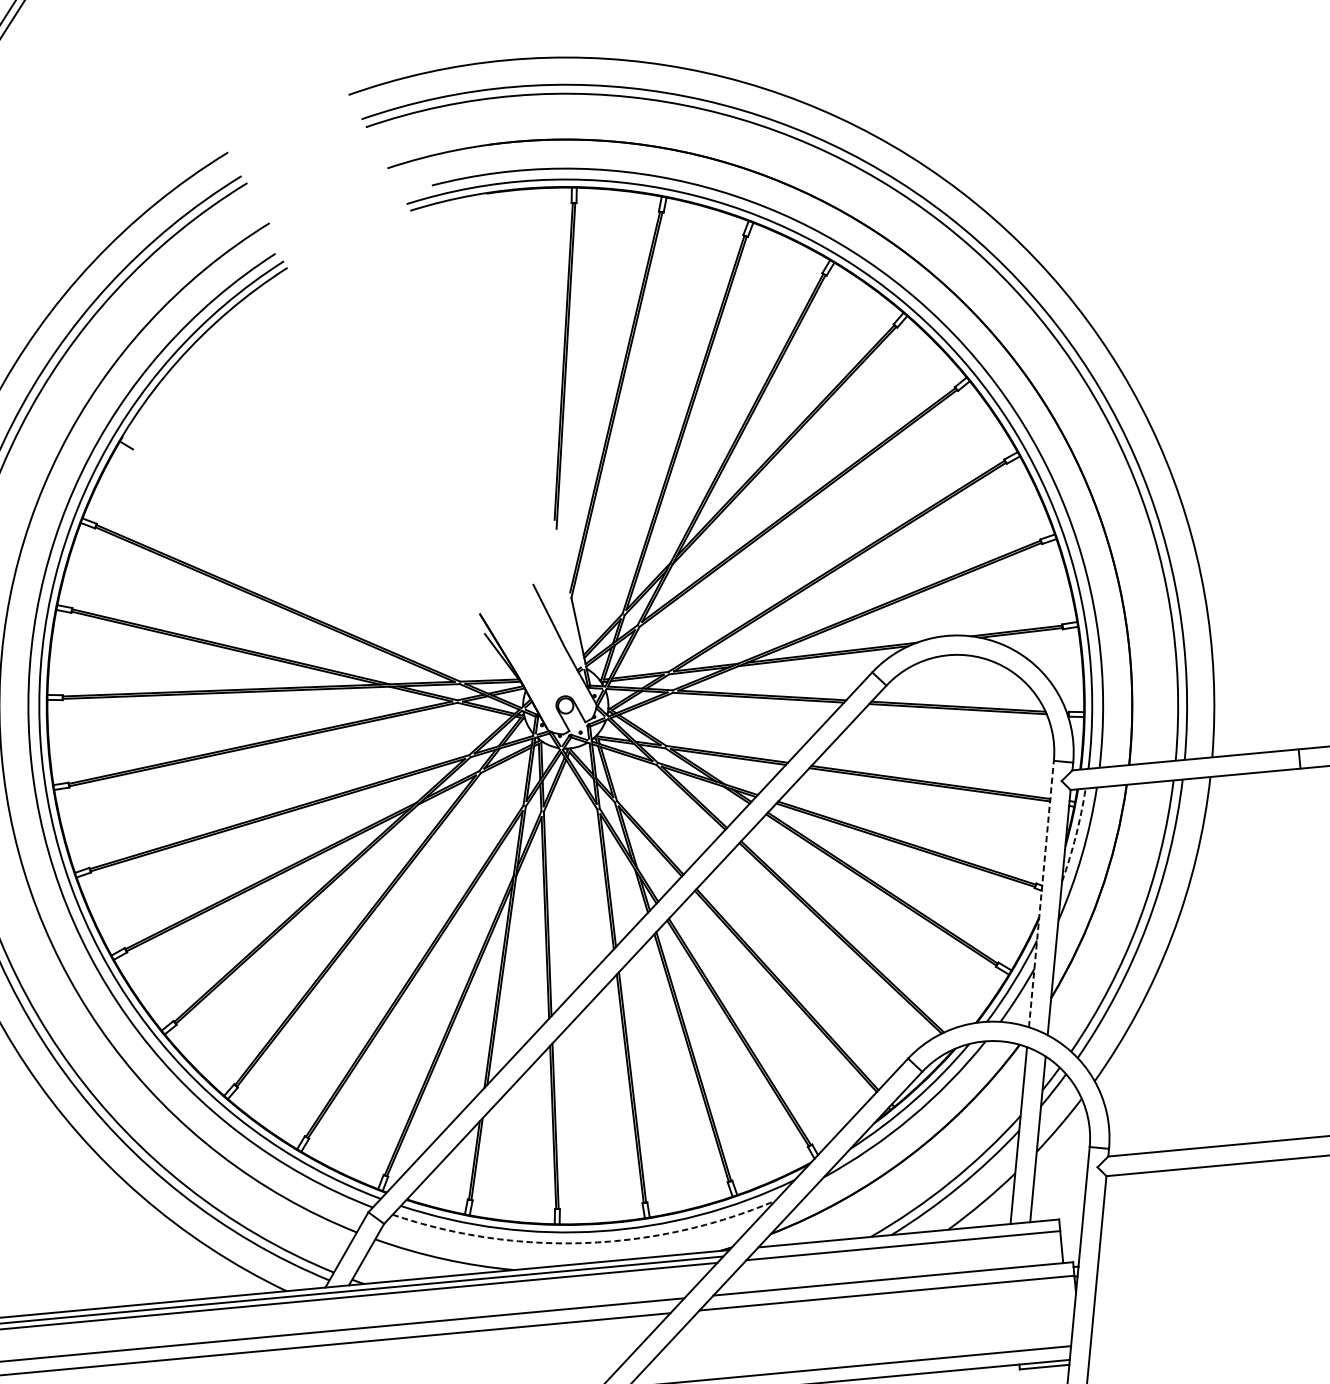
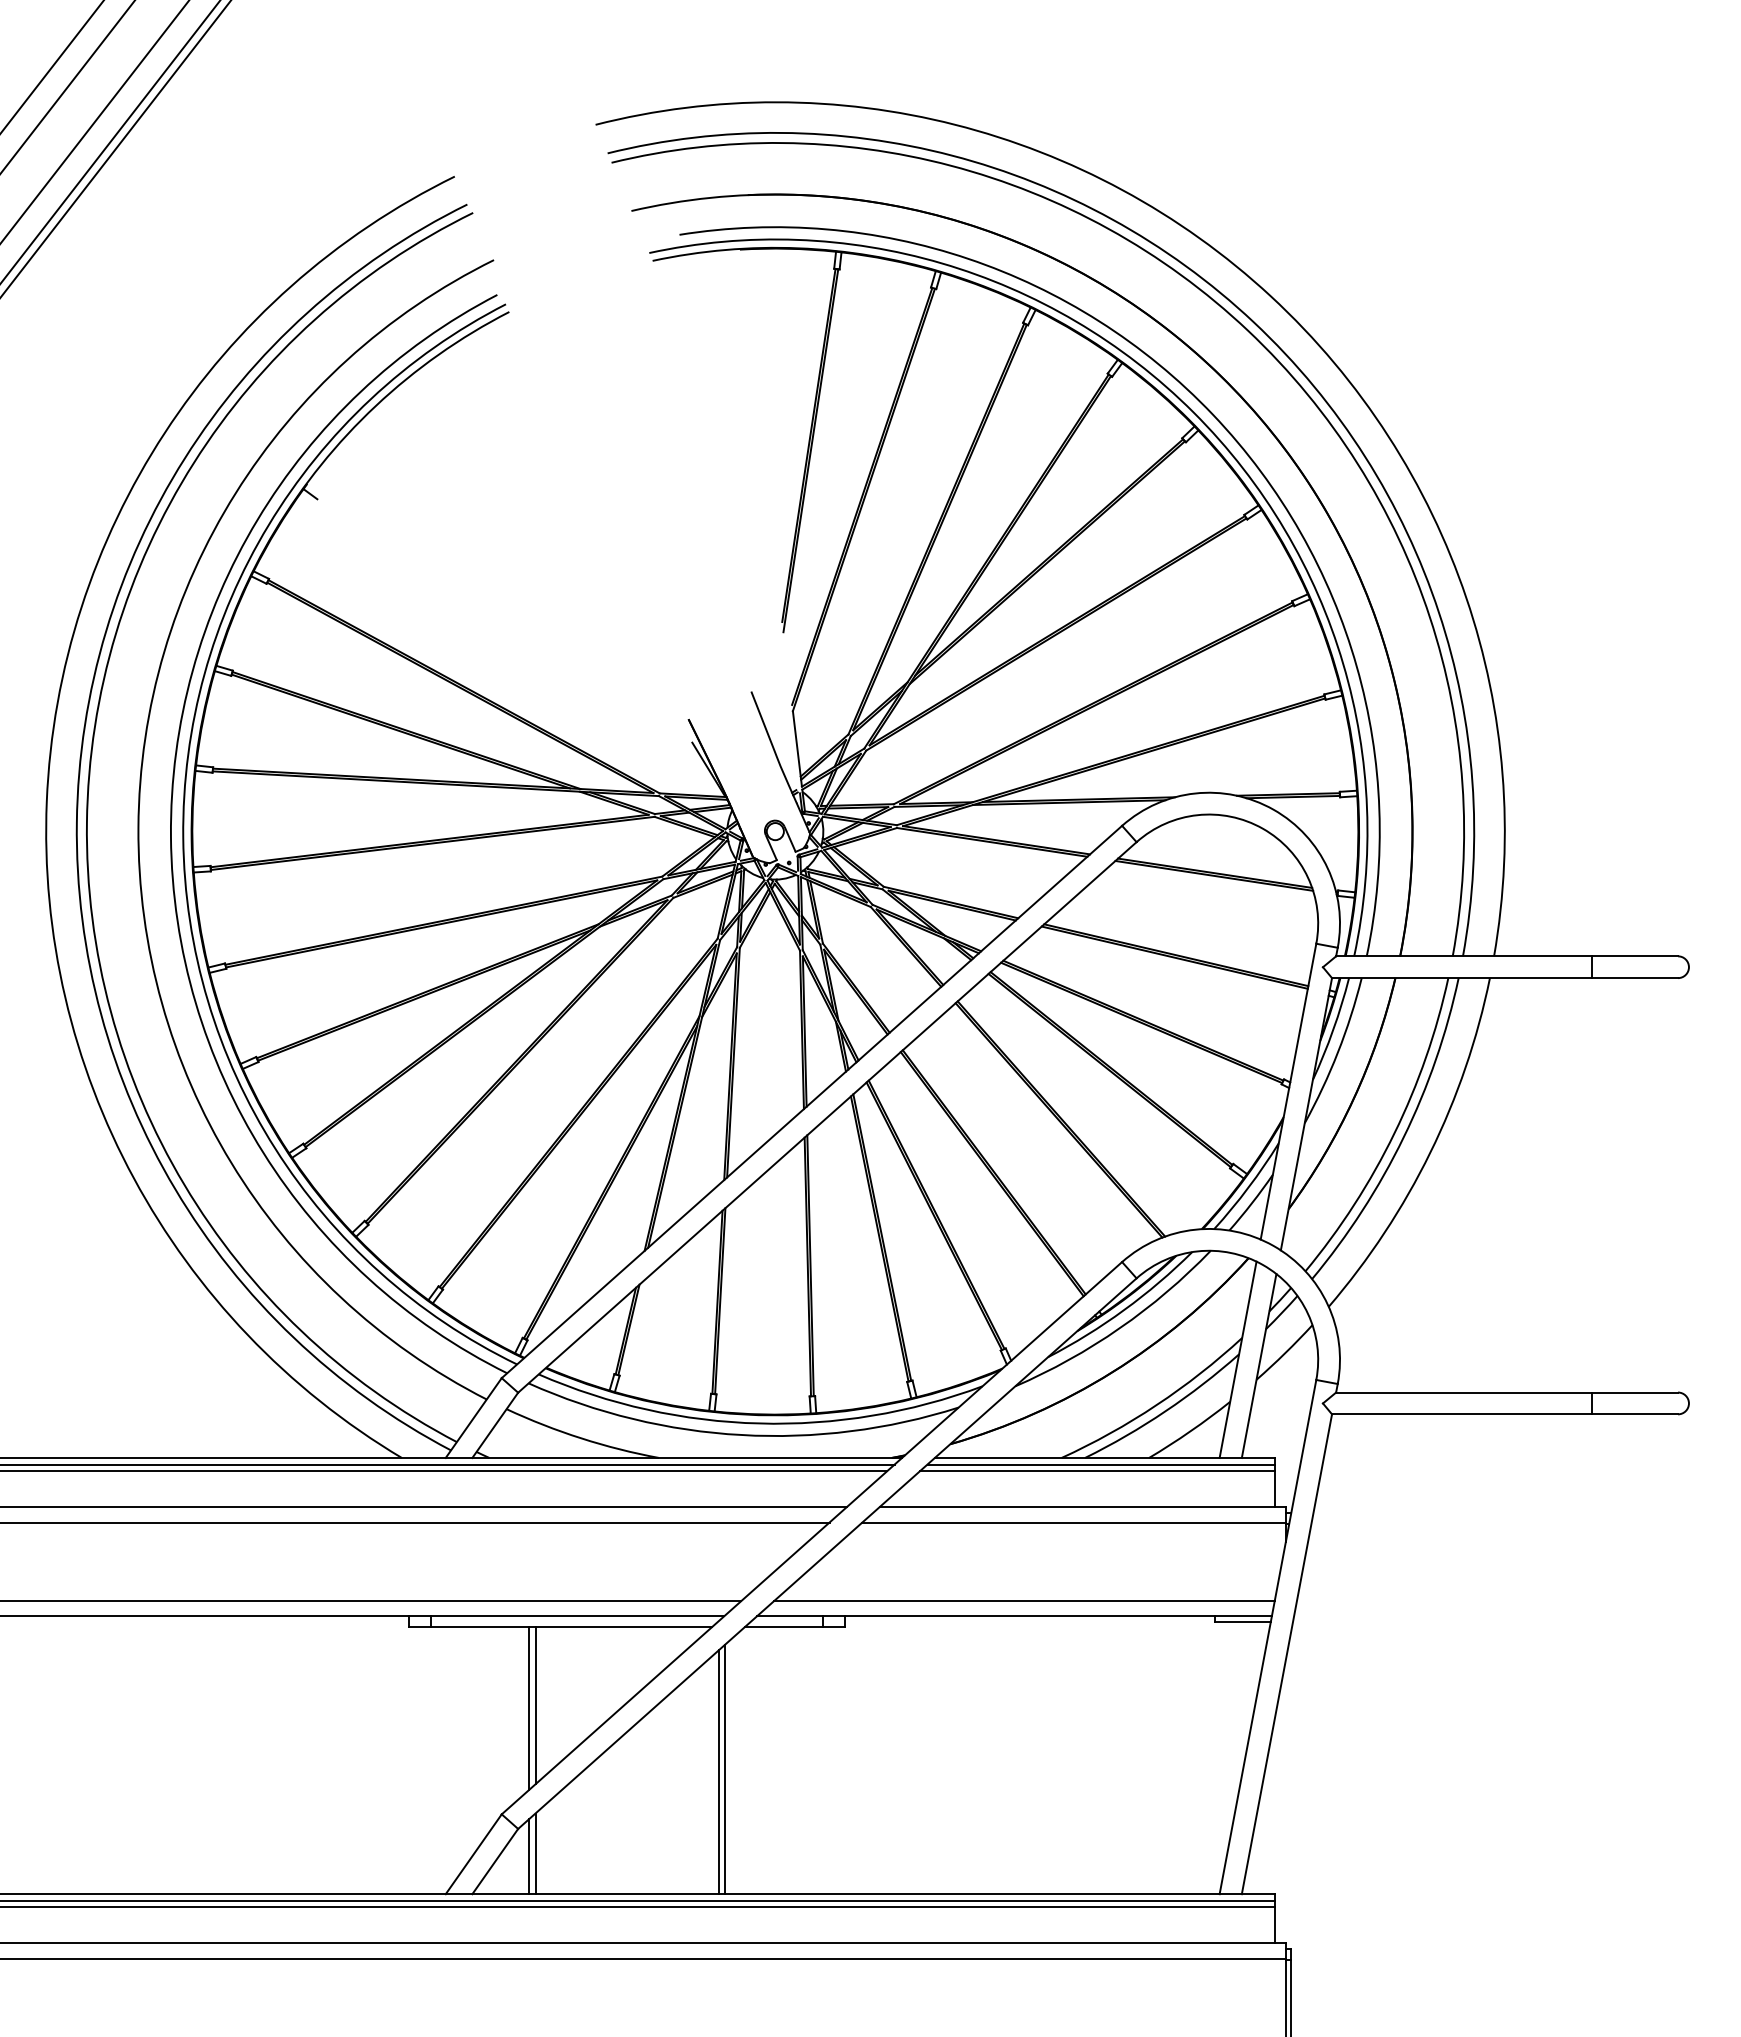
arc: (1076, 835) -> (1333, 1029), dashed -> solid
line: (1041, 893) -> (1288, 1091), dashed -> solid
line: (905, 1239) -> (1100, 1464), added
arc: (585, 1243) -> (741, 1435), dashed -> solid

